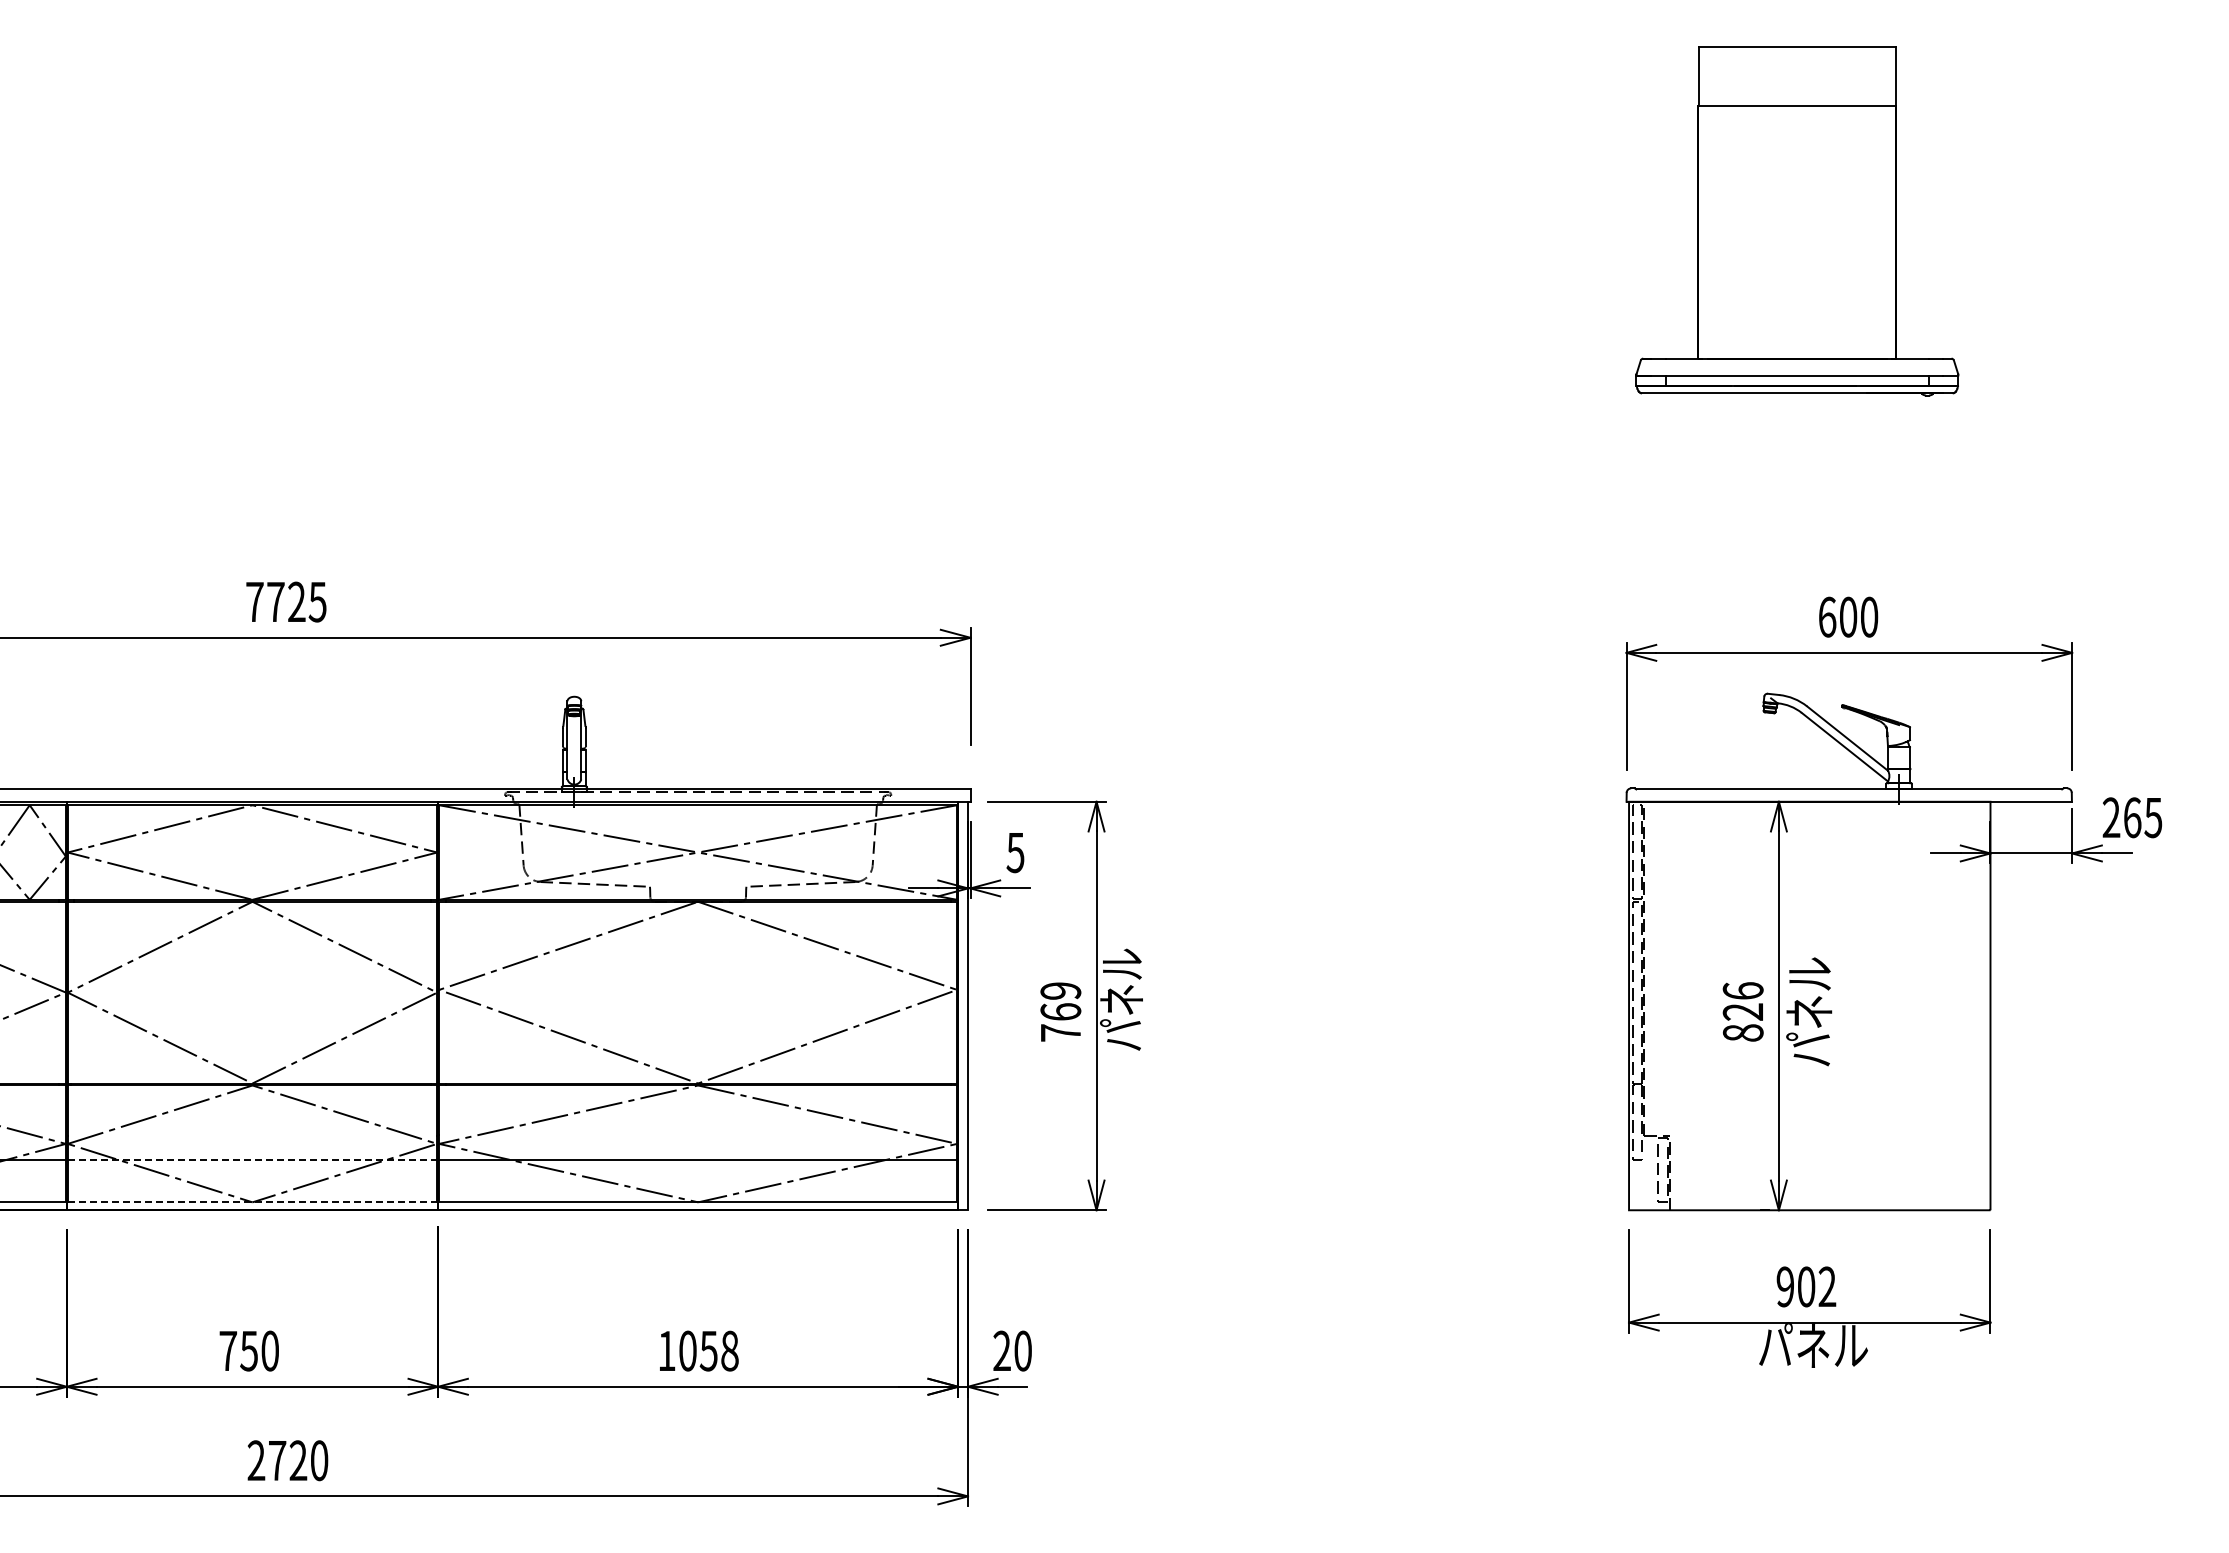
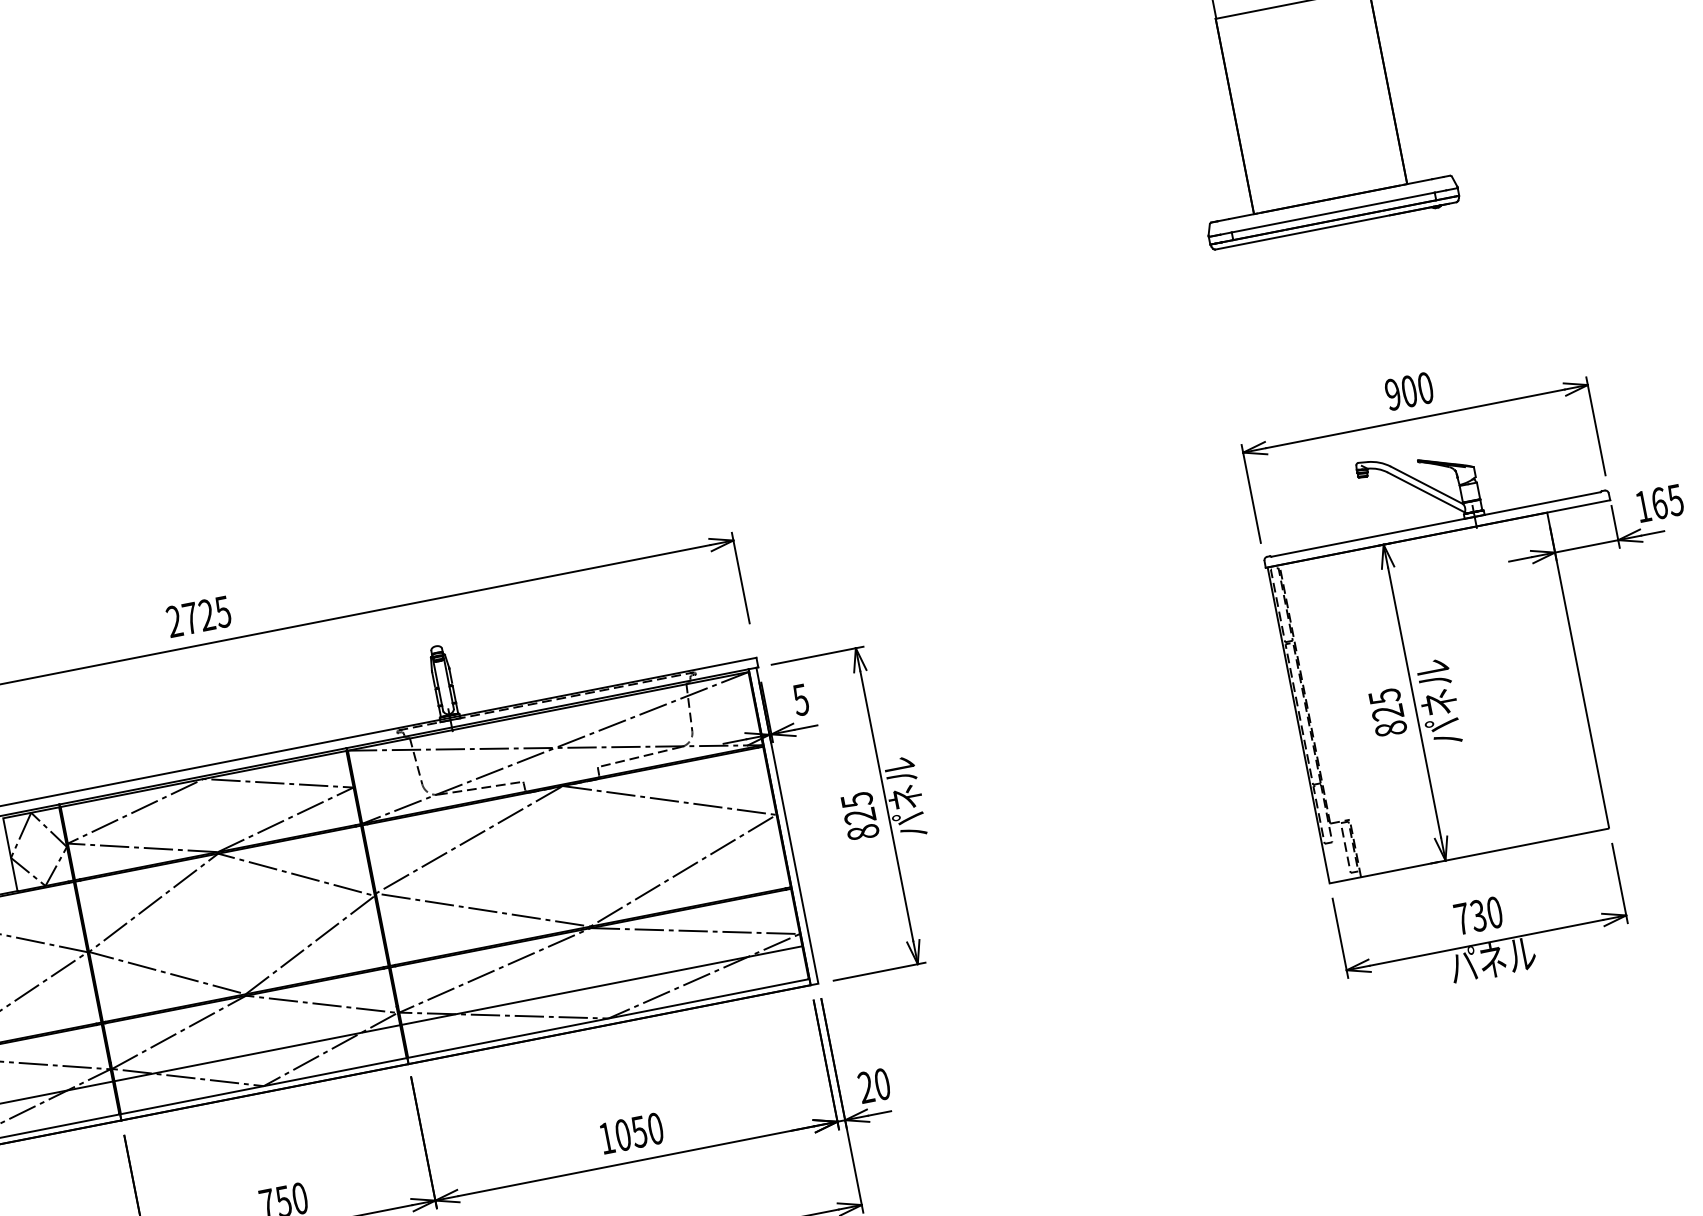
text: (254, 601) -> (174, 621), 7725 -> 2725
text: (1827, 616) -> (1393, 394), 600 -> 900
text: (2111, 817) -> (1643, 506), 265 -> 165
text: (1742, 991) -> (1384, 696), 826 -> 825
text: (1060, 1011) -> (859, 815), 769 -> 825
line: (252, 1159) -> (257, 1053), dashed -> solid
line: (252, 1202) -> (263, 1086), dashed -> solid
text: (1806, 1286) -> (1478, 915), 902 -> 730
text: (729, 1350) -> (655, 1128), 1058 -> 1050

